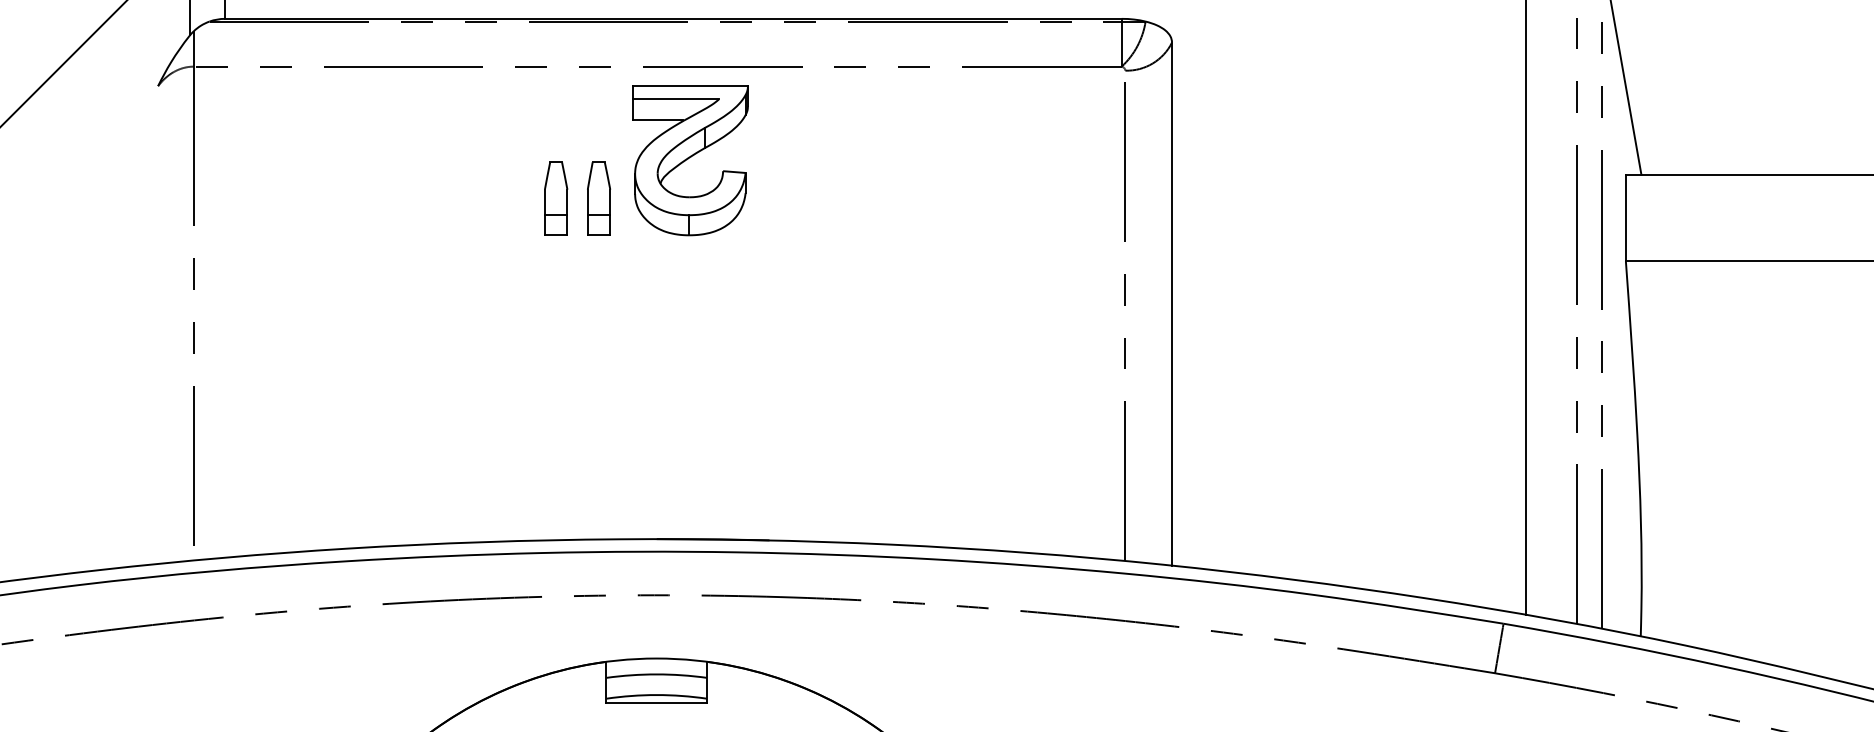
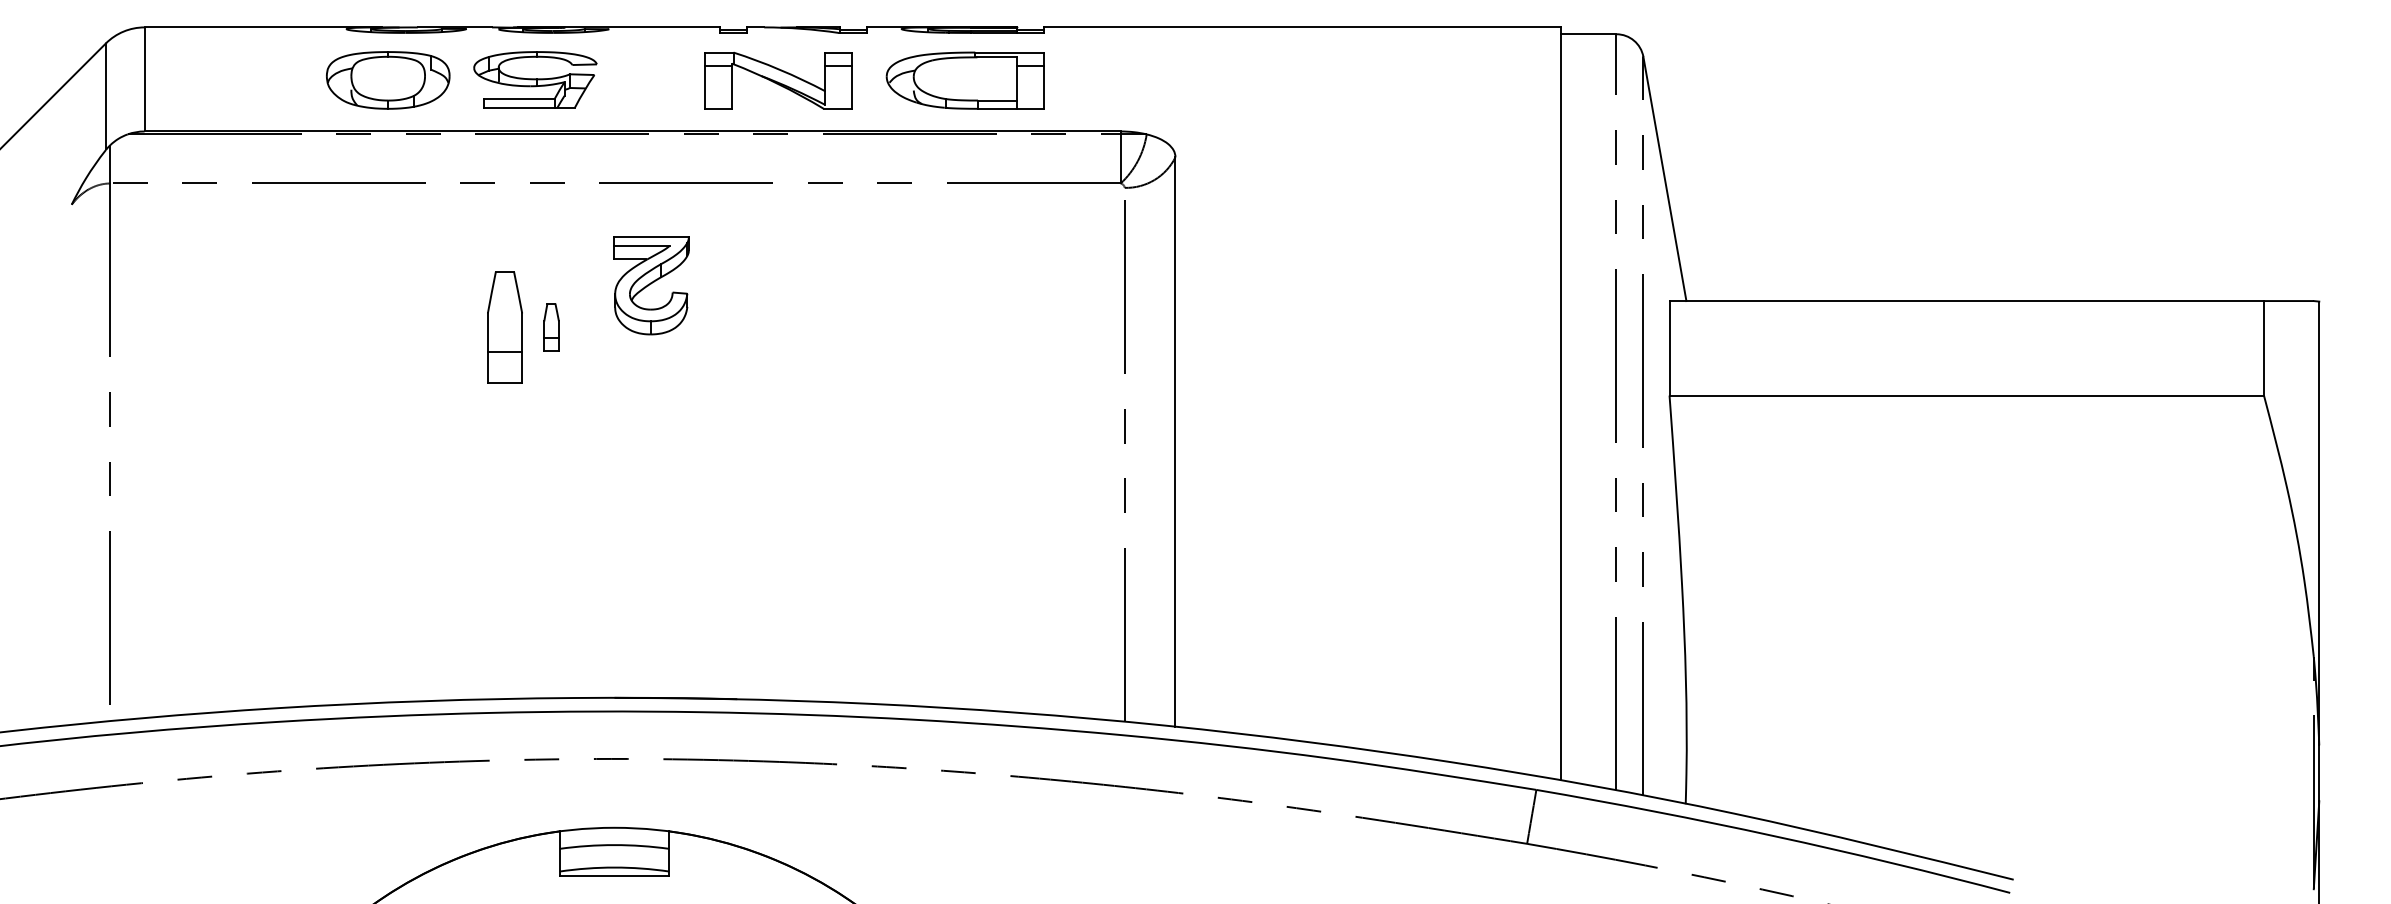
part: (690, 160) -> (651, 285), size x0.6
part: (555, 198) -> (504, 327), size x1.4
part: (598, 198) -> (551, 327), size x0.6

